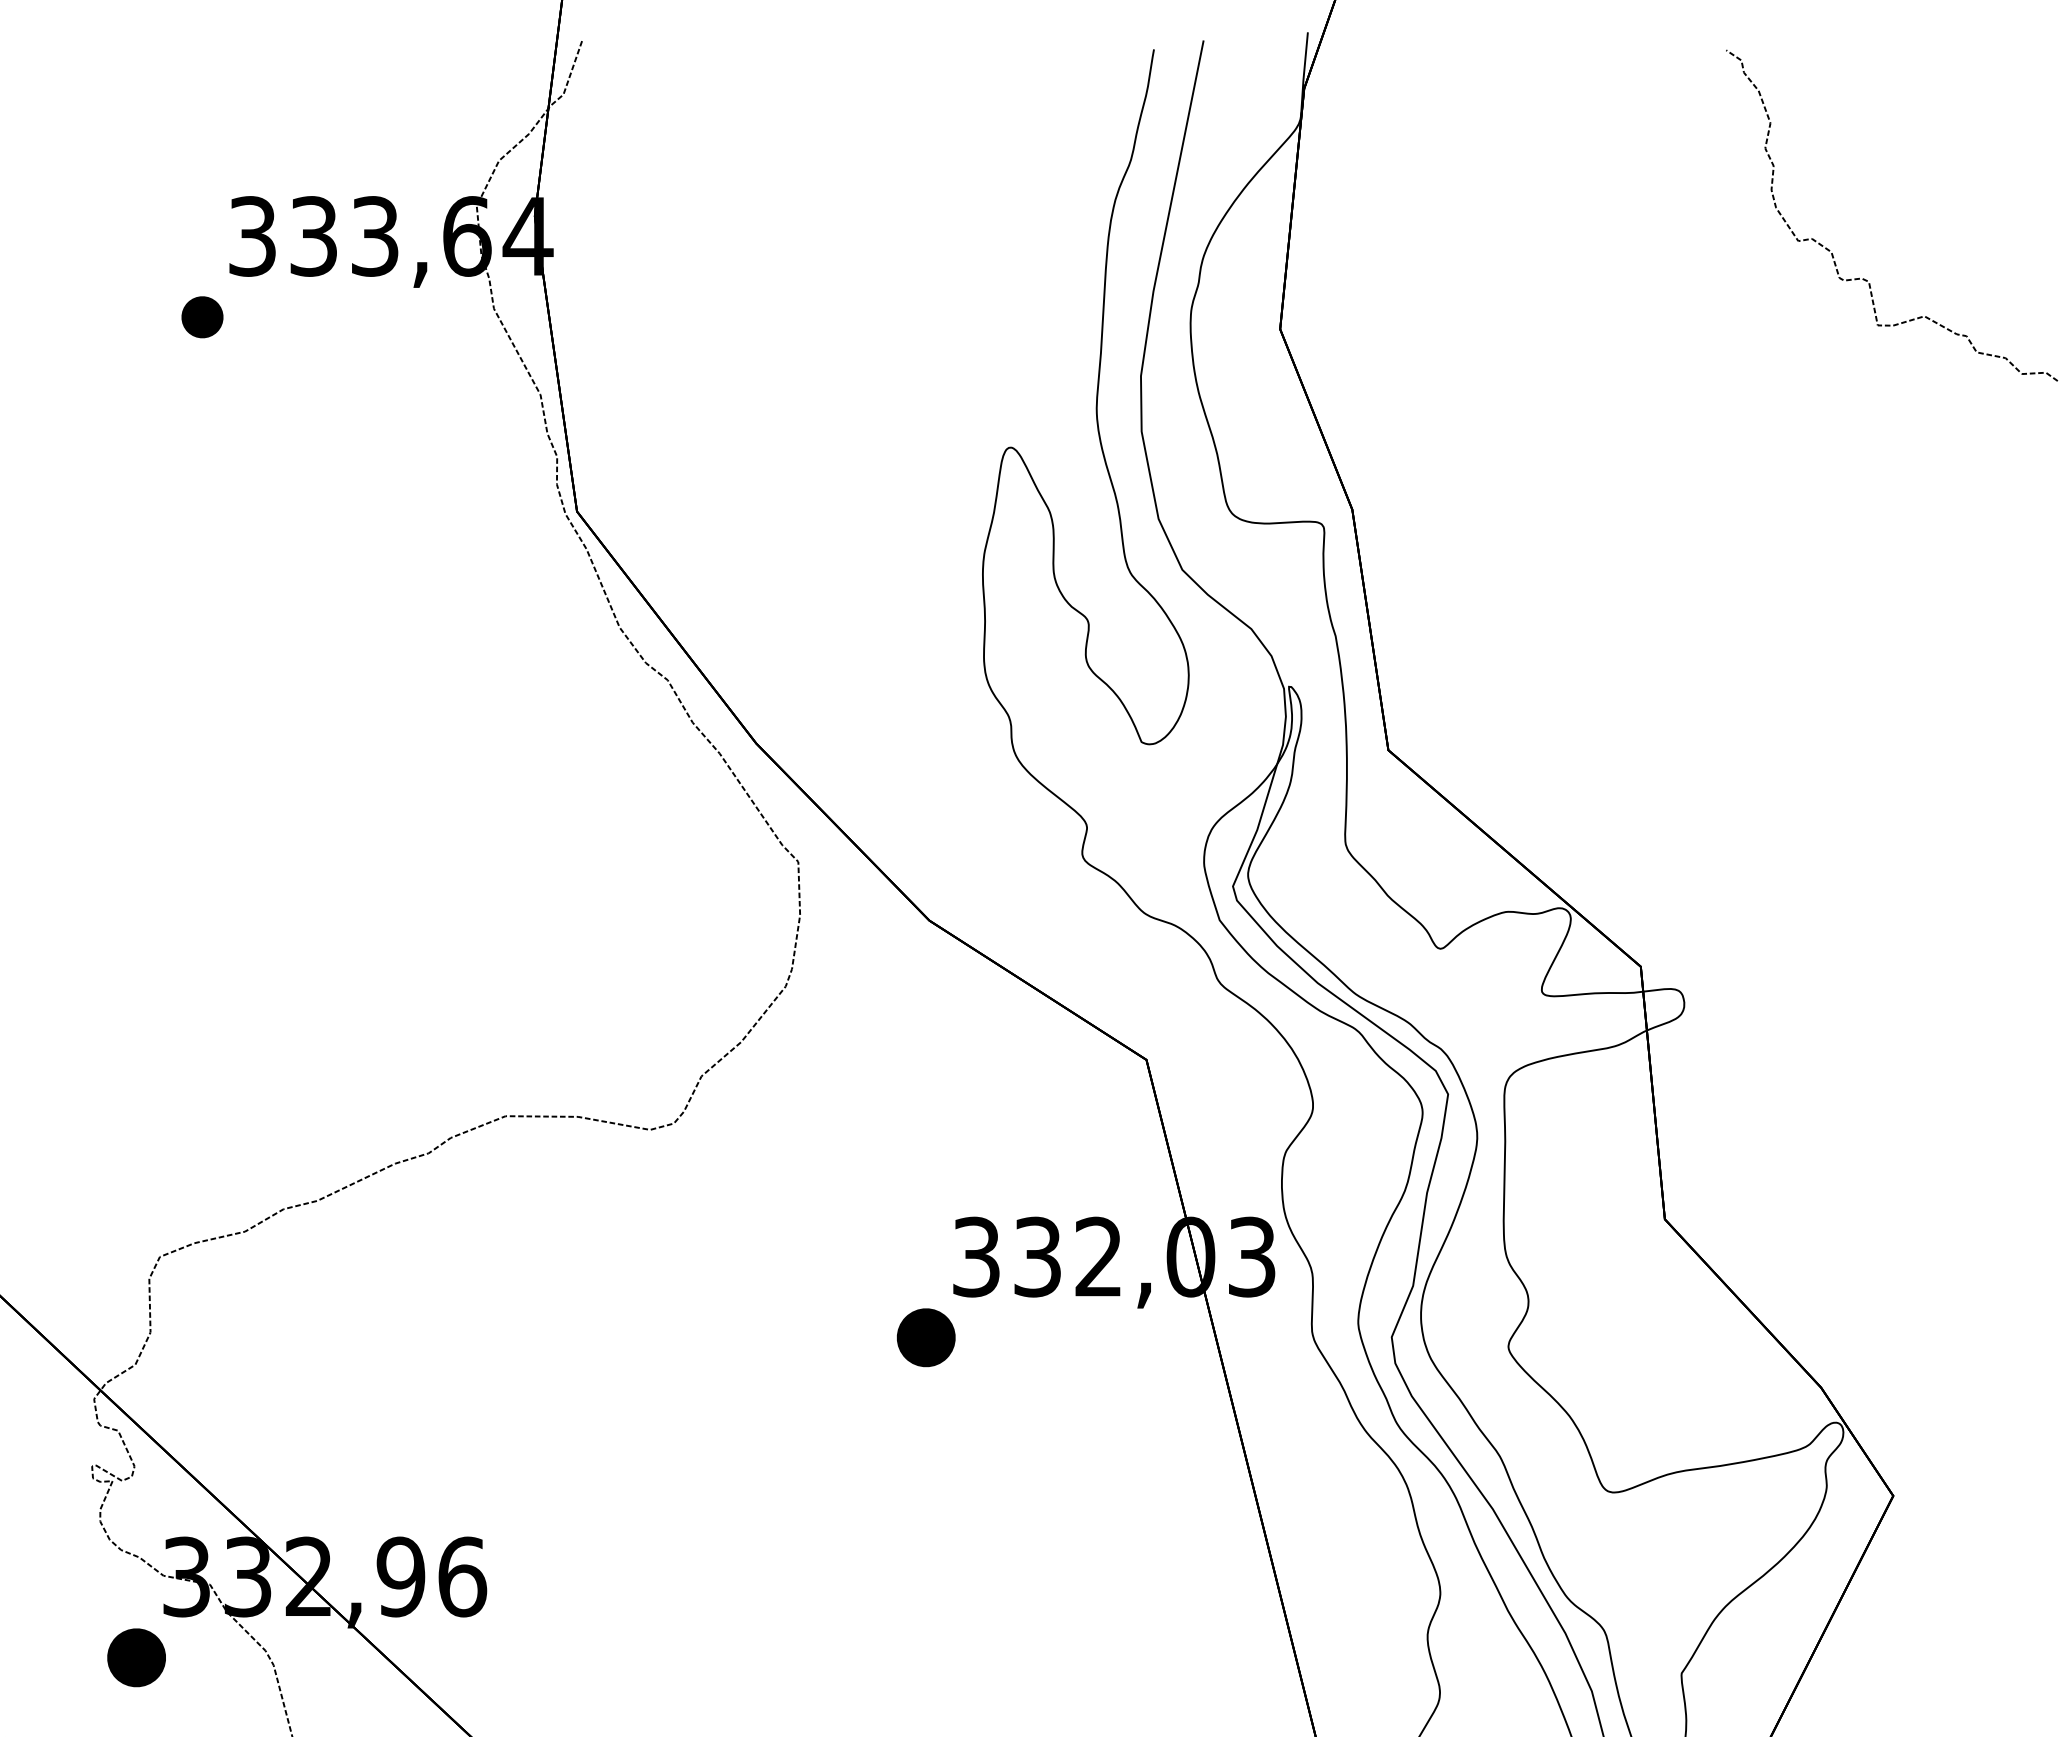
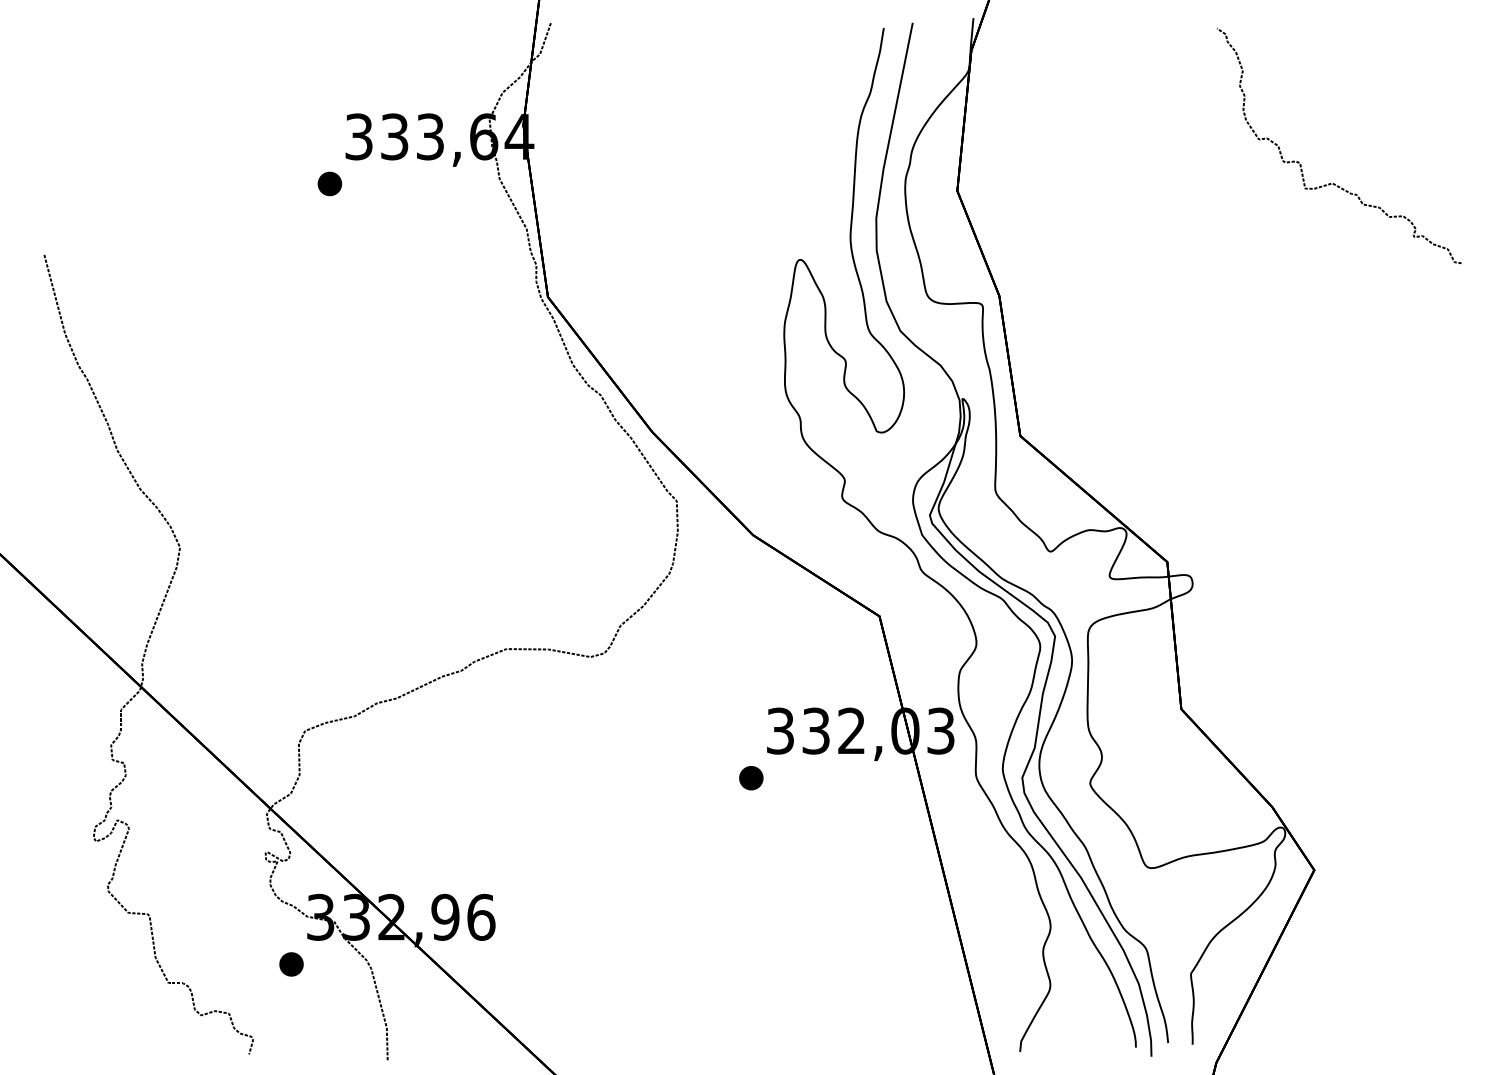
part: (926, 1338) -> (751, 778), size x0.71
part: (136, 1657) -> (291, 964), size x0.71

